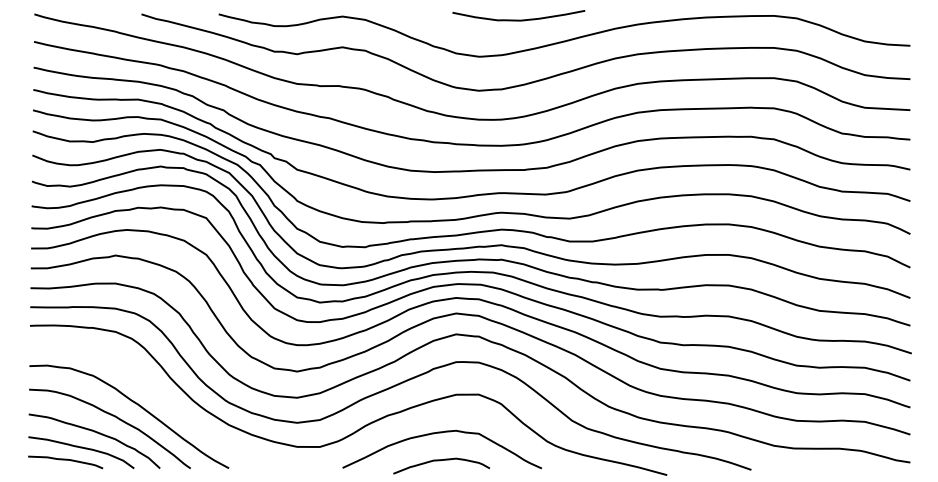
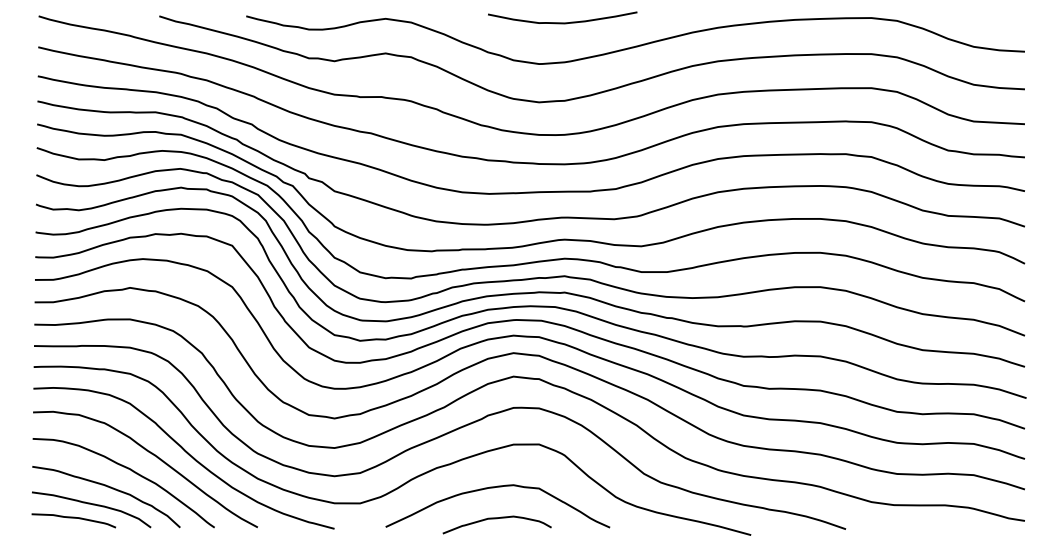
curve: (518, 19) -> (562, 22), moved
curve: (166, 403) -> (187, 454), added

